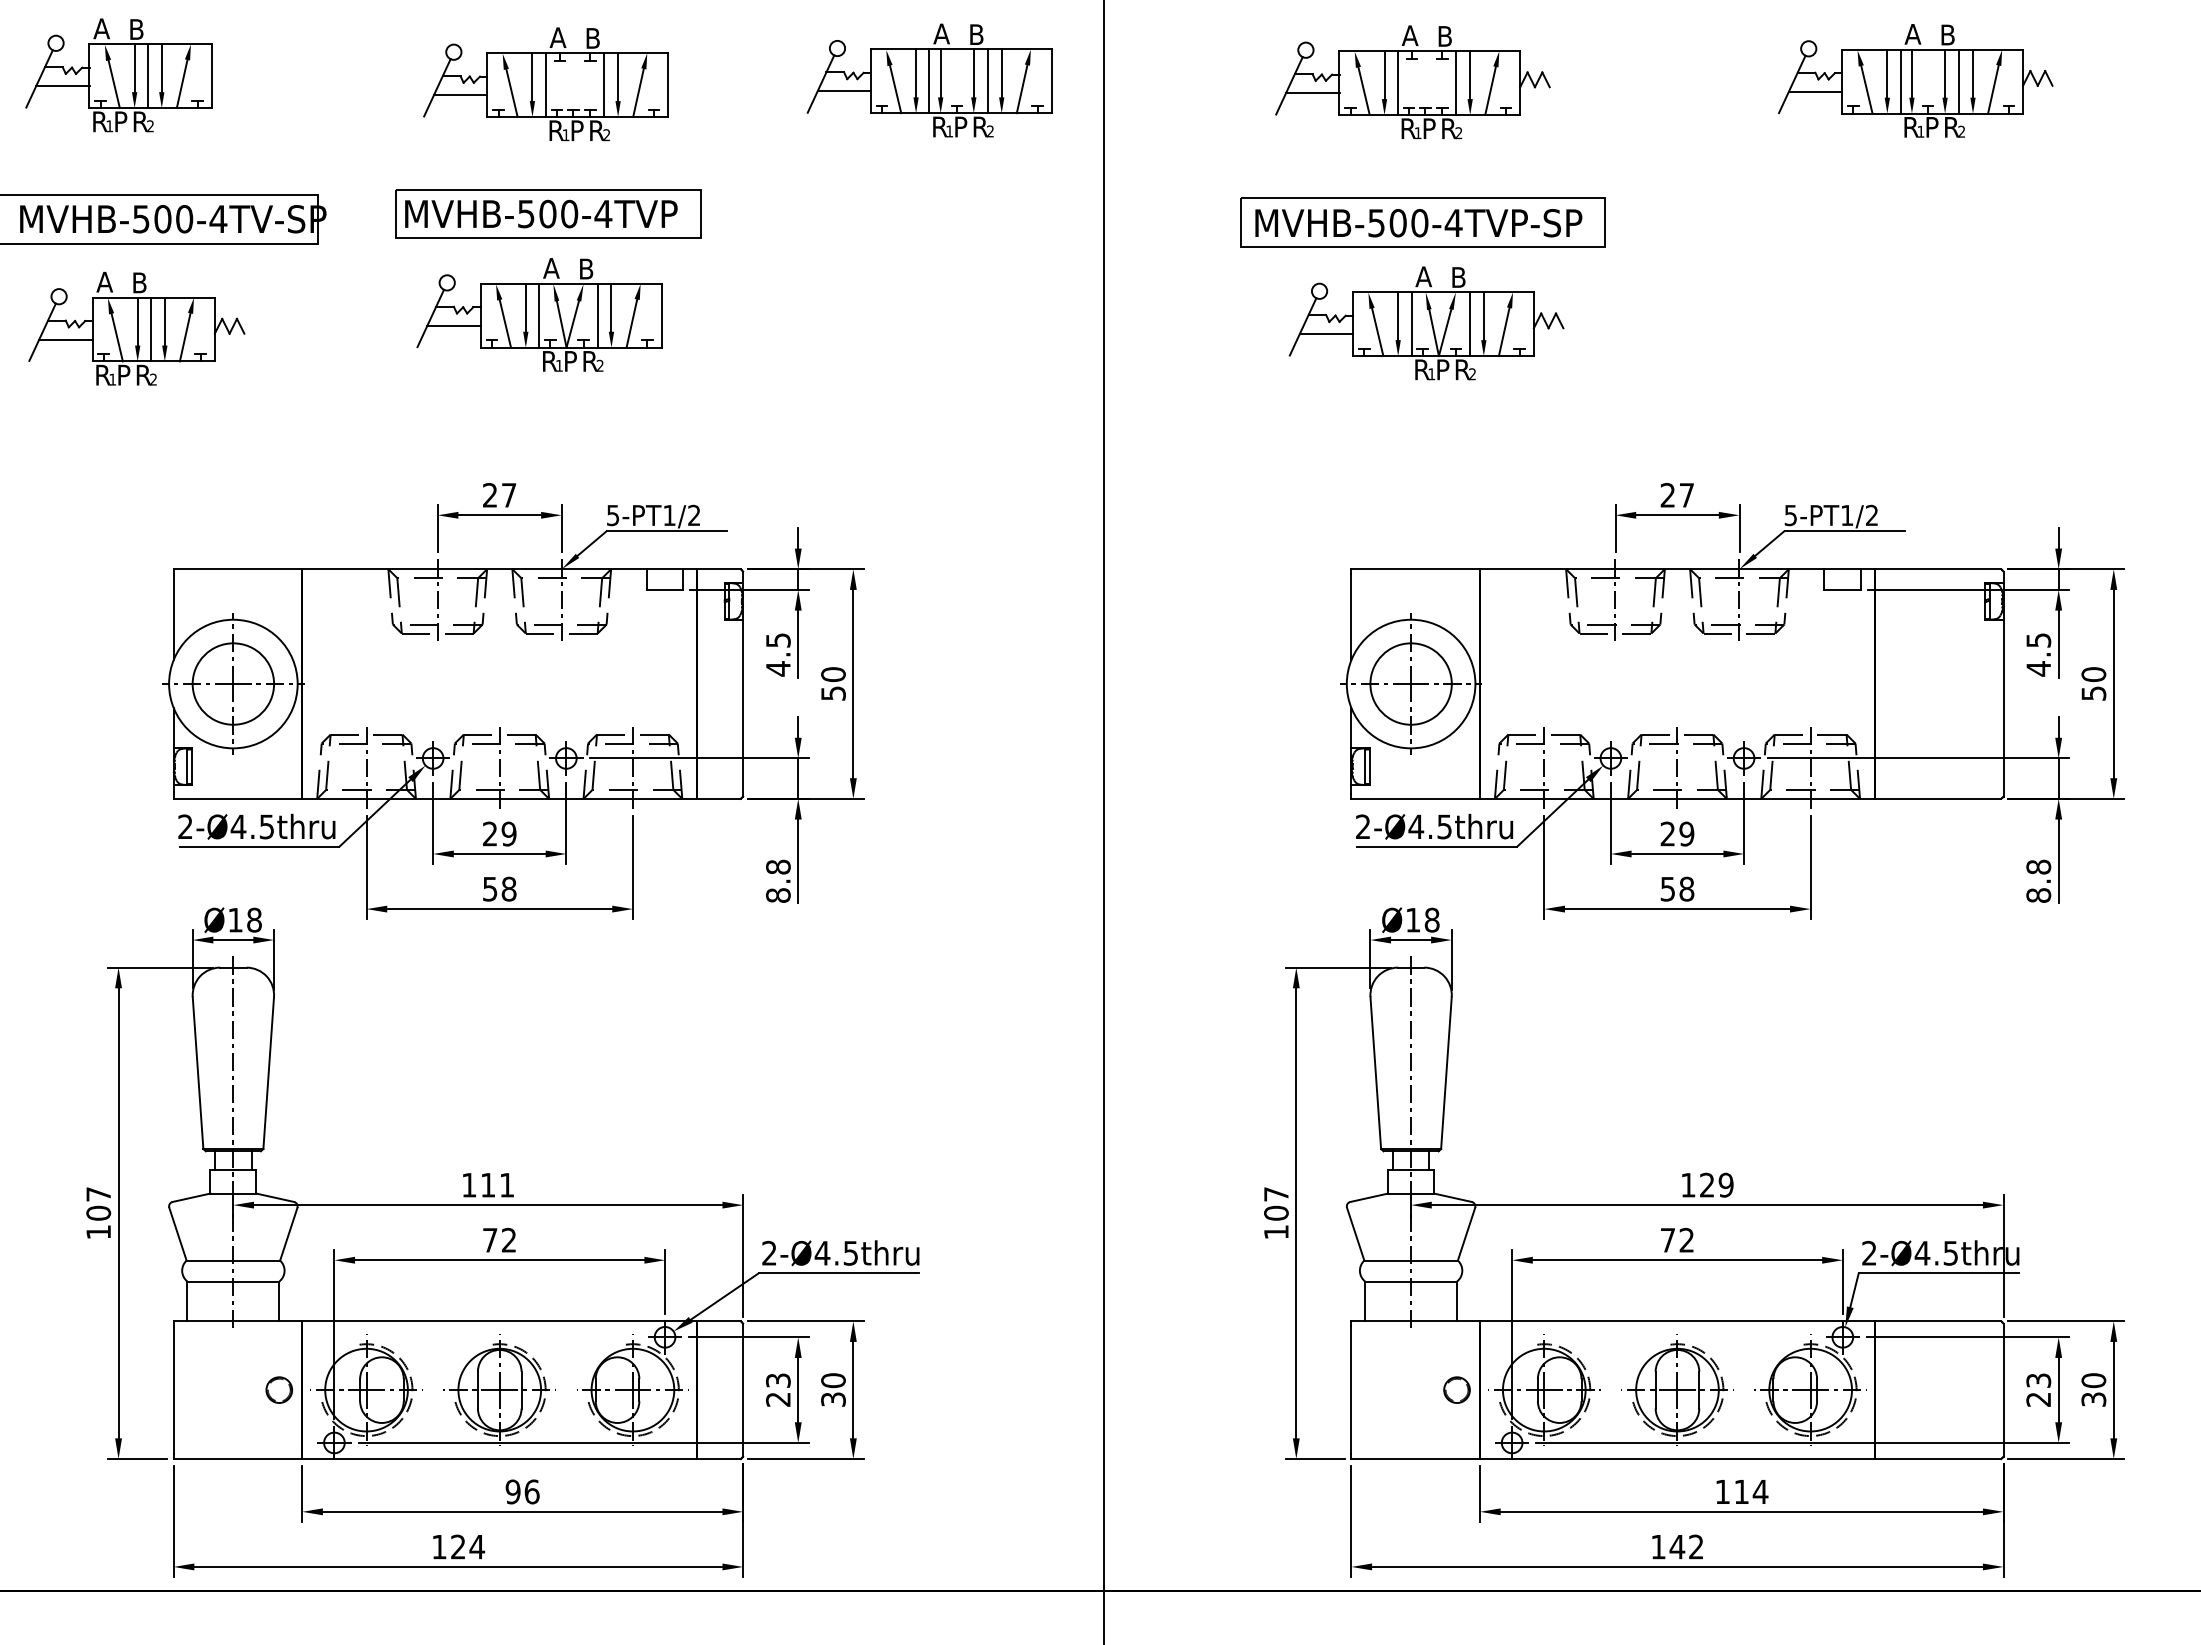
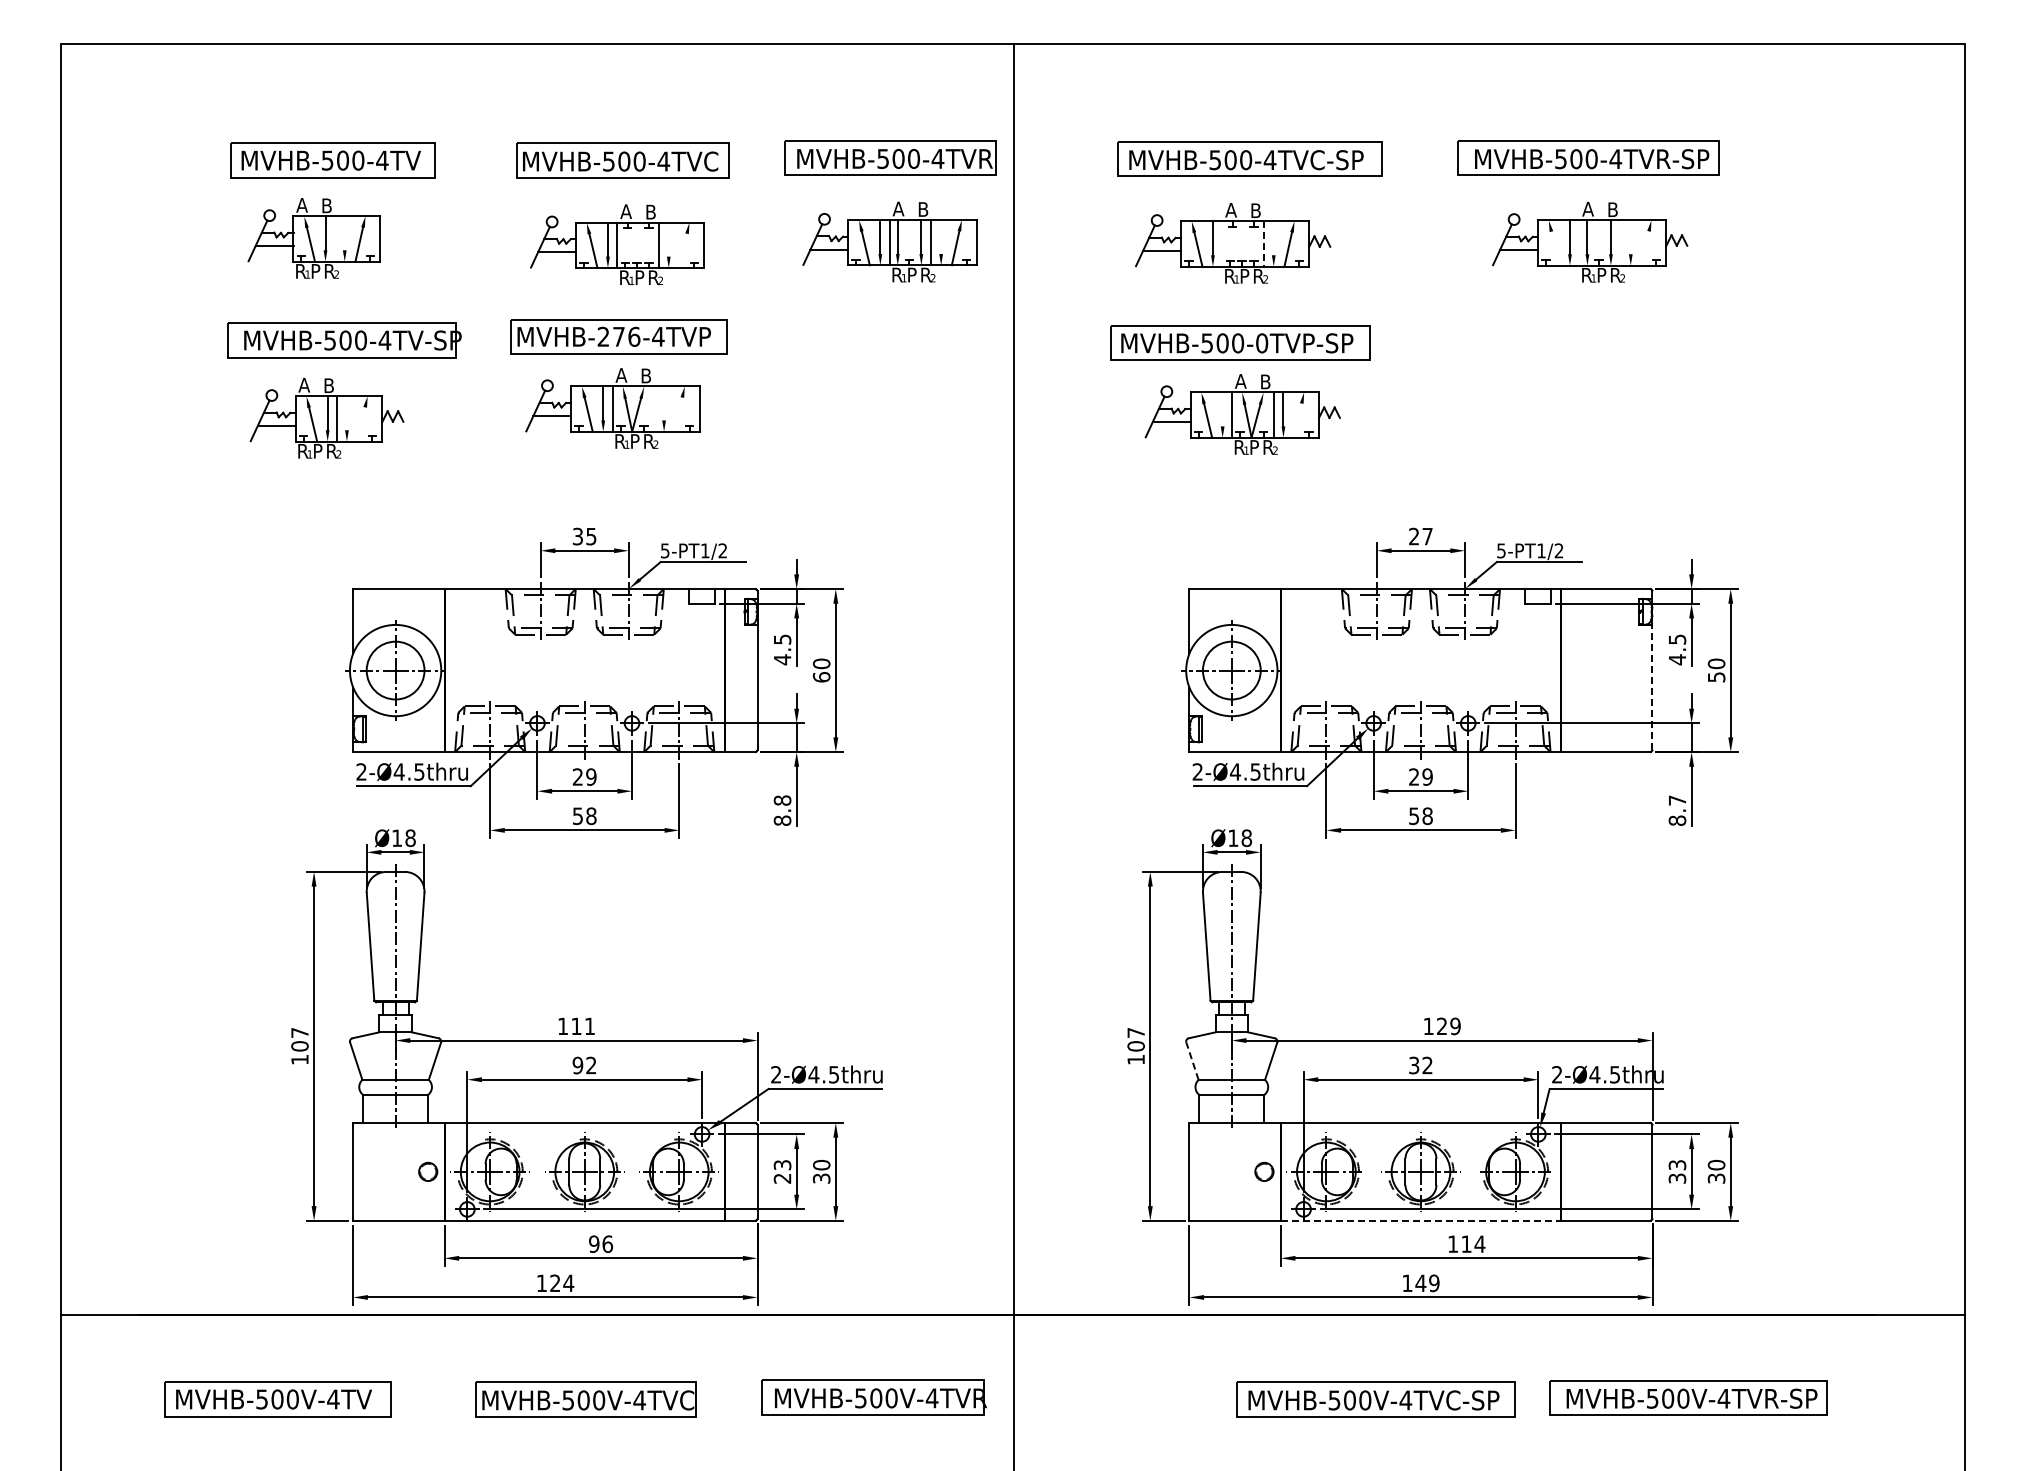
line: (161, 68) -> (344, 233), removed
line: (1002, 74) -> (941, 237), removed
line: (1972, 74) -> (1630, 237), removed
line: (147, 75) -> (334, 238), removed
line: (1469, 75) -> (1273, 238), removed
line: (617, 76) -> (668, 239), removed
line: (1900, 81) -> (1579, 242), removed
line: (1958, 81) -> (1620, 242), removed
line: (1397, 82) -> (1222, 243), removed
line: (1455, 82) -> (1263, 243), solid -> dashed
line: (1866, 89) -> (1555, 248), removed
line: (1993, 89) -> (1645, 248), removed
line: (638, 92) -> (683, 250), removed
text: (547, 213) -> (618, 336), MVHB-500-4TVP -> MVHB-276-4TVP
text: (1452, 223) -> (1261, 343), MVHB-500-4TVP-SP -> MVHB-500-0TVP-SP
line: (612, 307) -> (664, 403), removed
line: (597, 314) -> (654, 408), removed
line: (1397, 316) -> (1222, 409), removed
line: (164, 321) -> (346, 413), removed
line: (631, 323) -> (678, 414), removed
line: (1503, 331) -> (1297, 420), removed
line: (185, 337) -> (361, 424), removed
text: (499, 495) -> (584, 536), 27 -> 35
text: (833, 693) -> (821, 677), 50 -> 60
line: (2003, 707) -> (1652, 687), solid -> dashed
text: (2038, 867) -> (1677, 800), 8.8 -> 8.7
line: (1355, 1234) -> (1192, 1061), solid -> dashed
text: (489, 1240) -> (577, 1065), 72 -> 92
text: (1668, 1240) -> (1414, 1065), 72 -> 32
text: (2038, 1399) -> (1677, 1178), 23 -> 33
line: (1678, 1458) -> (1421, 1220), solid -> dashed
text: (1696, 1547) -> (1434, 1283), 142 -> 149

